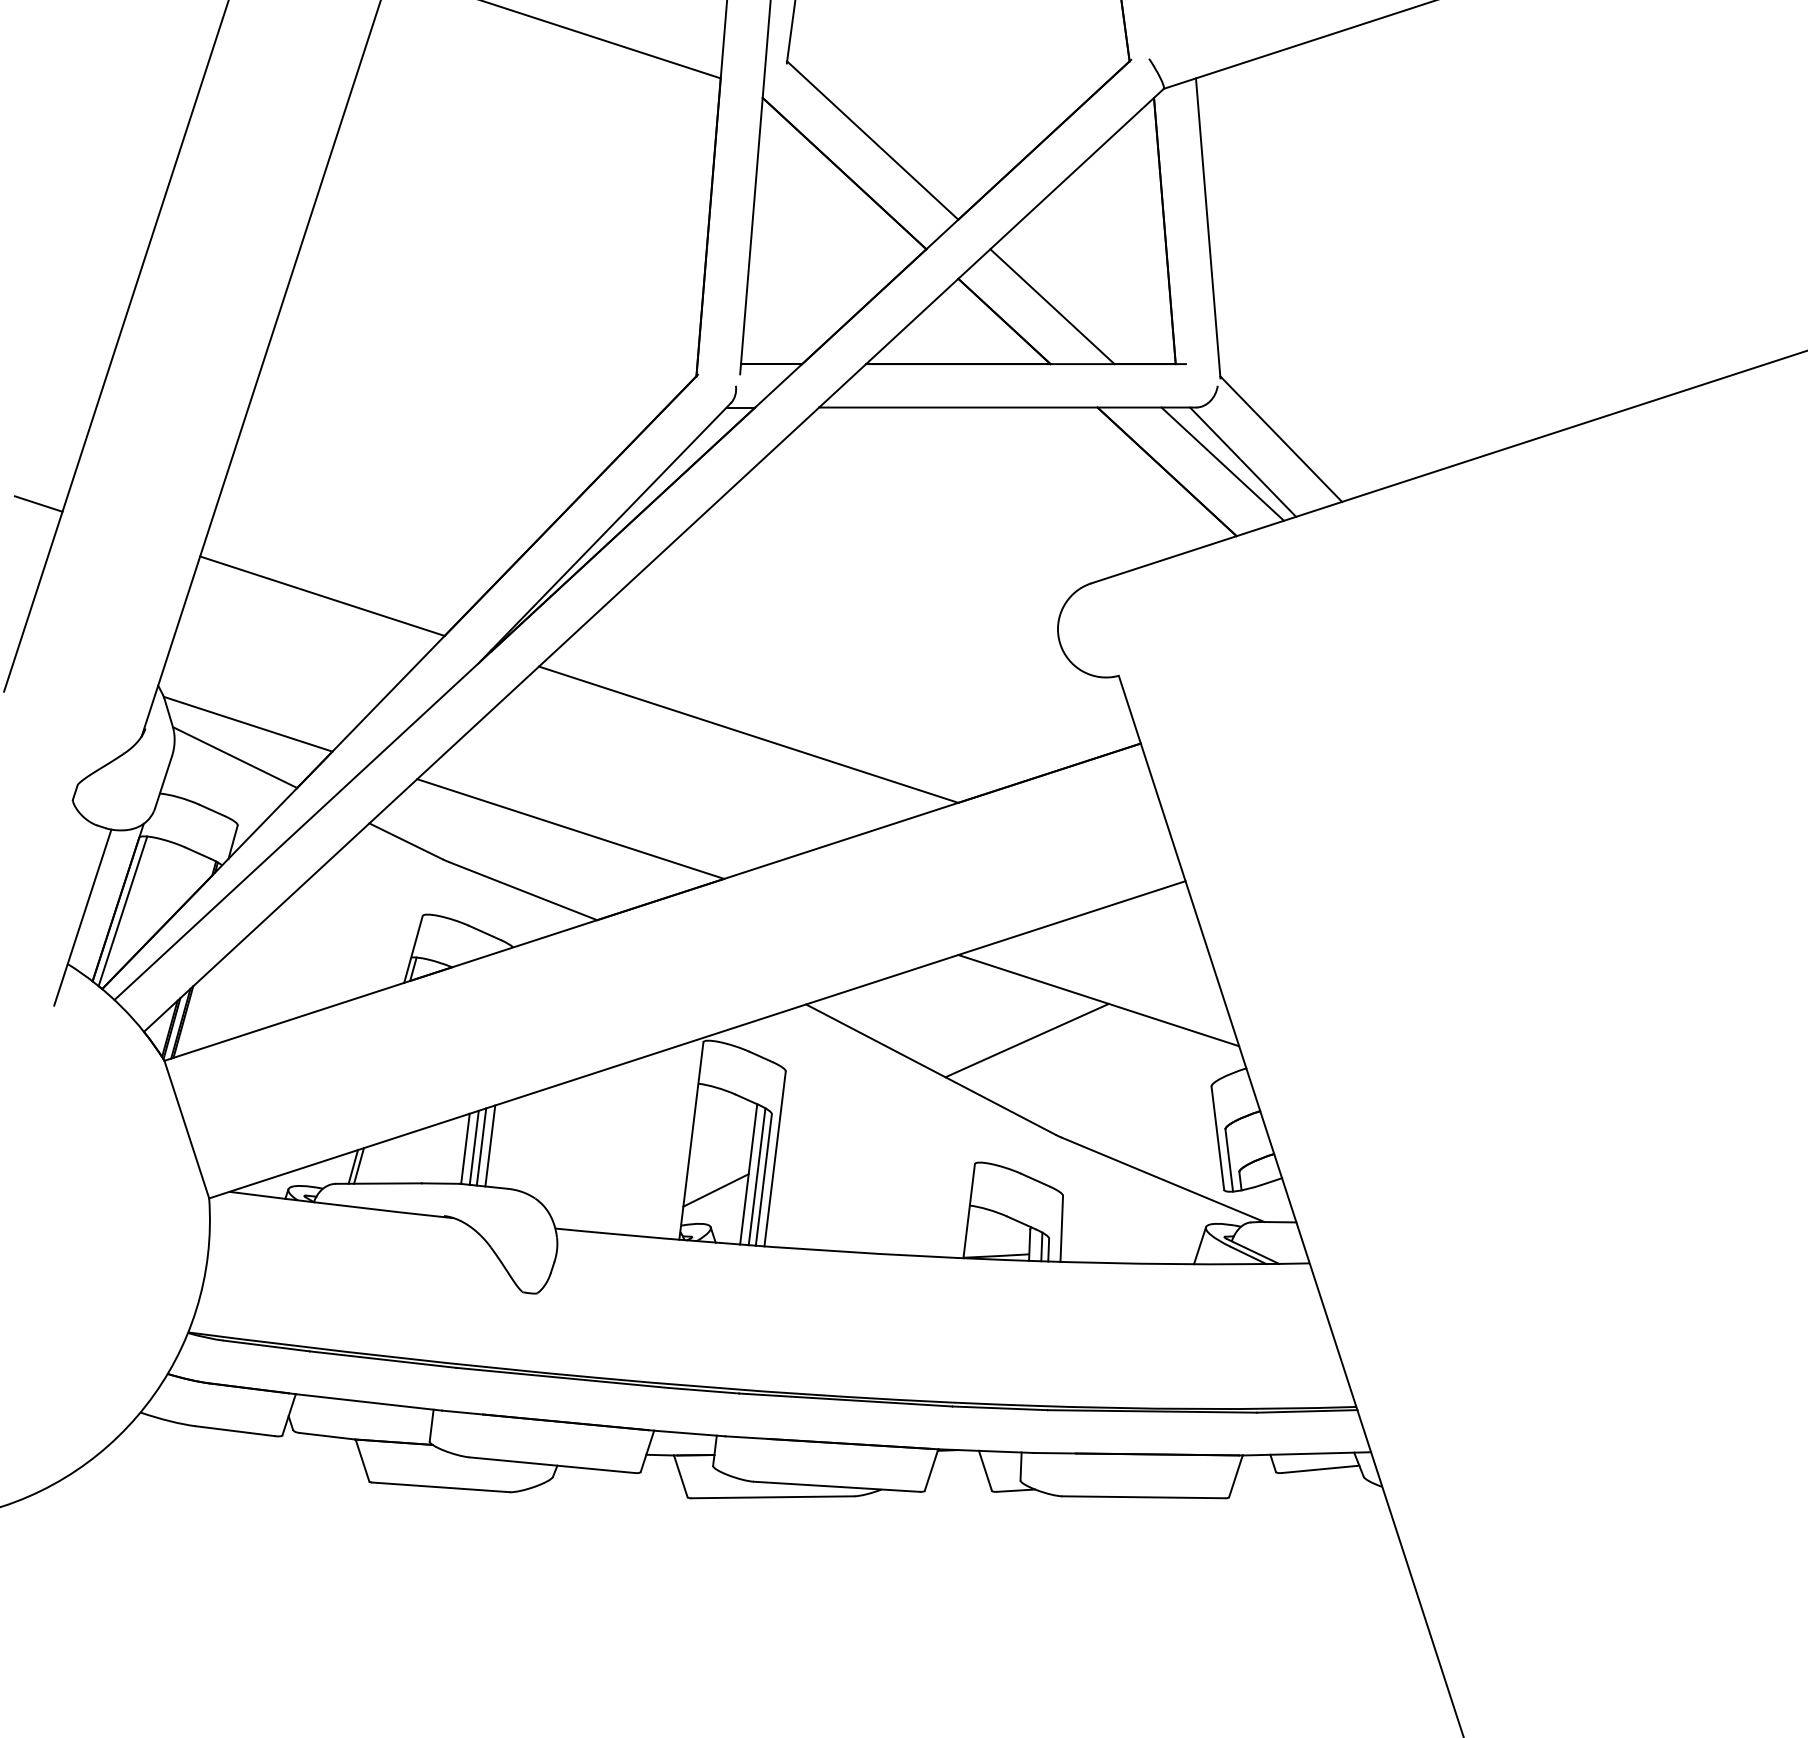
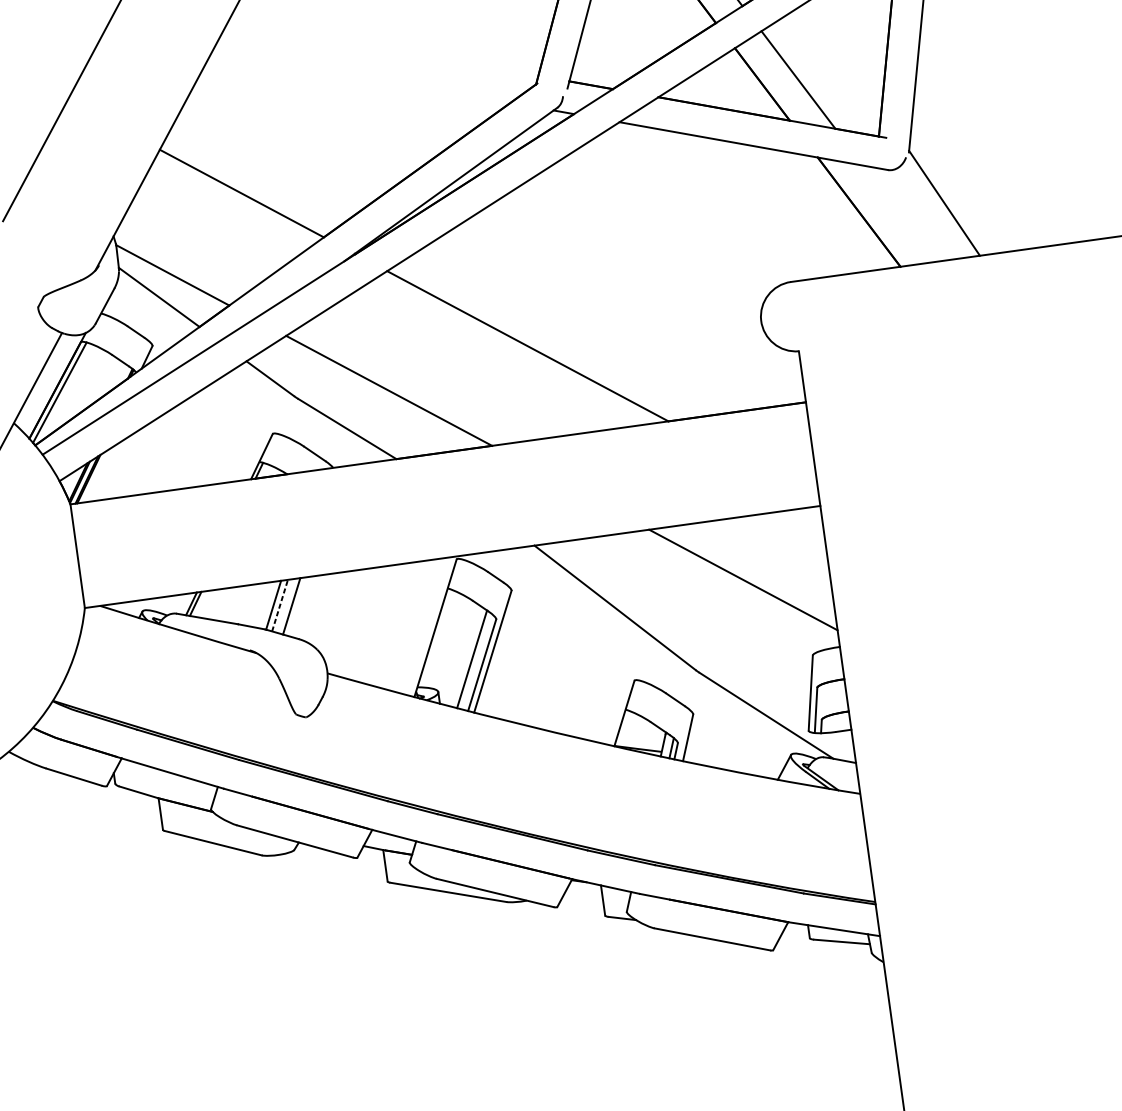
line: (1243, 461) -> (914, 214), removed
line: (1222, 463) -> (899, 213), removed
line: (38, 503) -> (51, 91), removed
line: (1026, 1040) -> (686, 599), removed
line: (481, 1146) -> (285, 605), removed
line: (474, 1147) -> (280, 605), solid -> dashed
line: (756, 1176) -> (477, 661), removed
line: (715, 1190) -> (446, 666), removed

